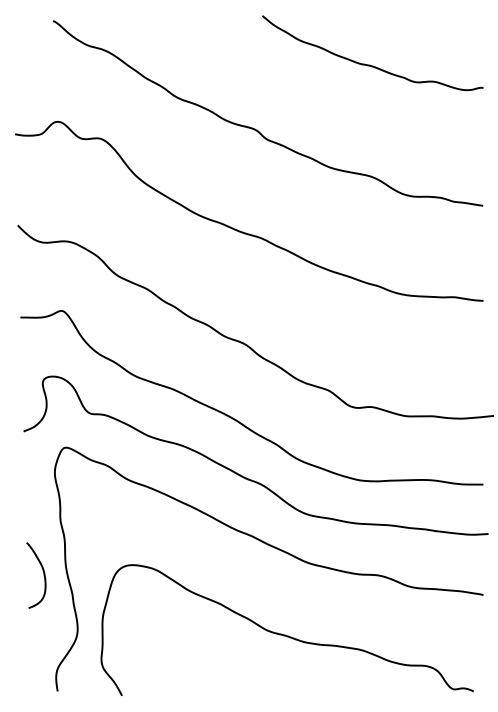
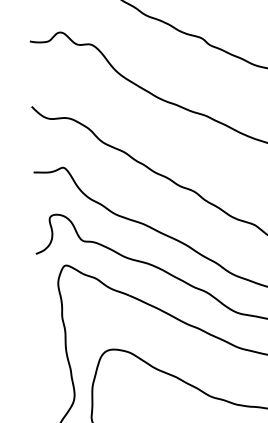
curve: (43, 575) -> (50, 356), removed

